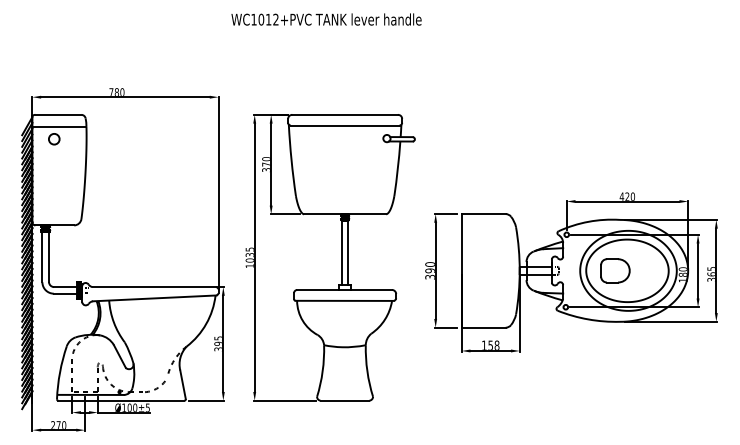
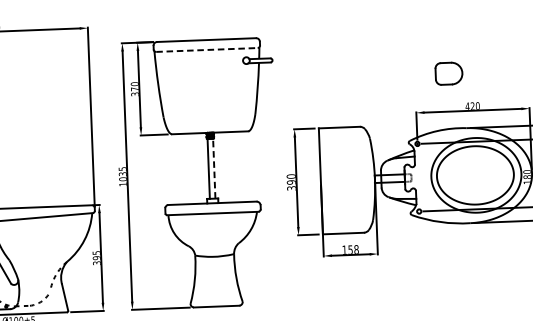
line: (345, 125) -> (207, 49), solid -> dashed
line: (348, 251) -> (214, 167), solid -> dashed
part: (615, 270) -> (449, 73), moved

